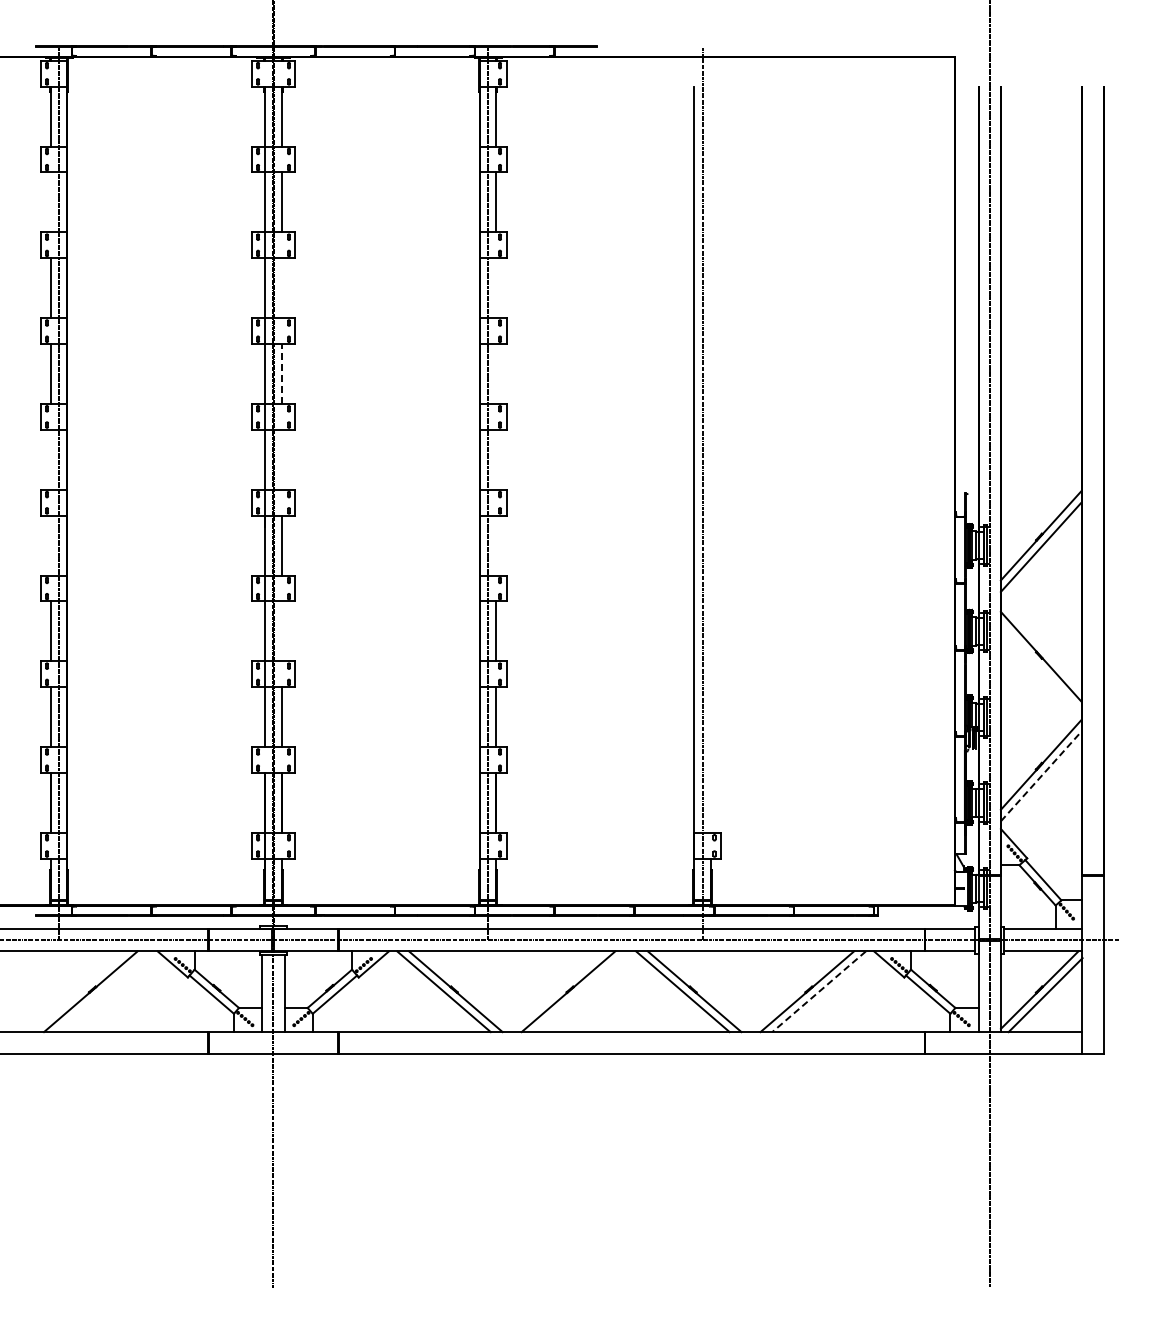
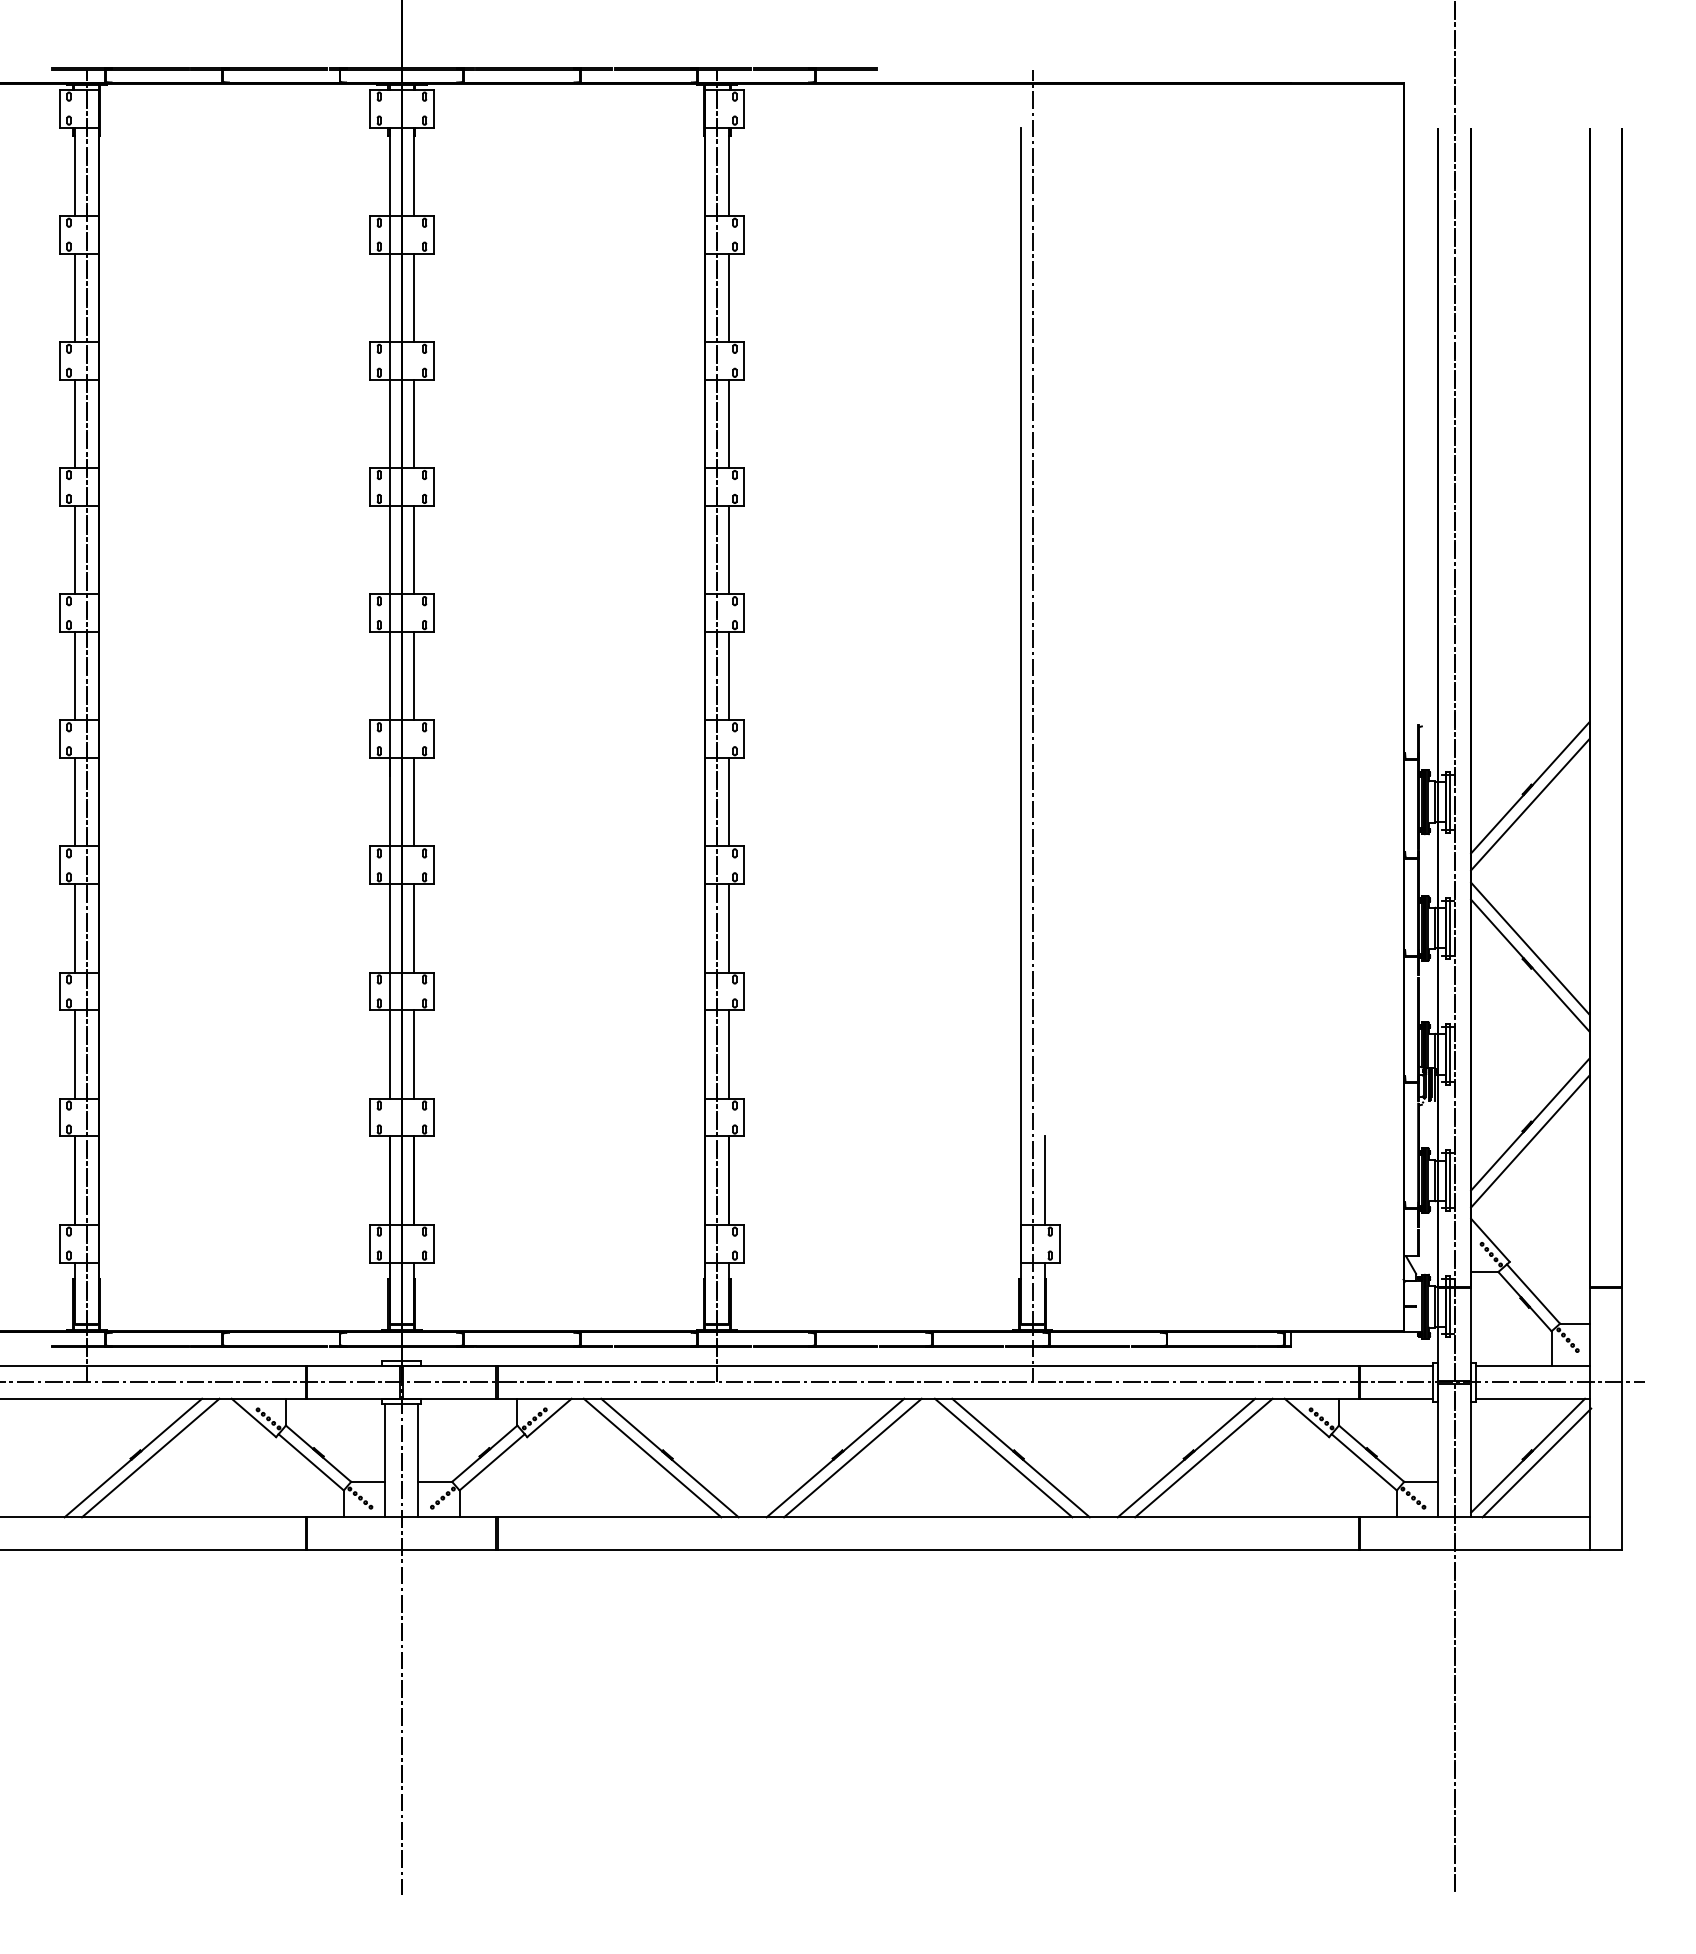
line: (50, 202) -> (74, 297), added
line: (281, 288) -> (413, 424), added
line: (496, 288) -> (729, 424), added
line: (281, 373) -> (413, 549), dashed -> solid
line: (496, 374) -> (729, 550), added
line: (50, 459) -> (74, 675), added
line: (281, 459) -> (413, 675), added
line: (496, 459) -> (729, 675), added
line: (50, 545) -> (74, 802), added
line: (496, 545) -> (729, 802), added
line: (281, 631) -> (413, 928), added
line: (1040, 645) -> (1529, 949), added
line: (1041, 776) -> (1530, 1141), dashed -> solid
line: (710, 802) -> (1044, 1179), added
line: (102, 991) -> (150, 1457), added
line: (580, 991) -> (853, 1457), added
line: (819, 991) -> (1204, 1457), dashed -> solid

